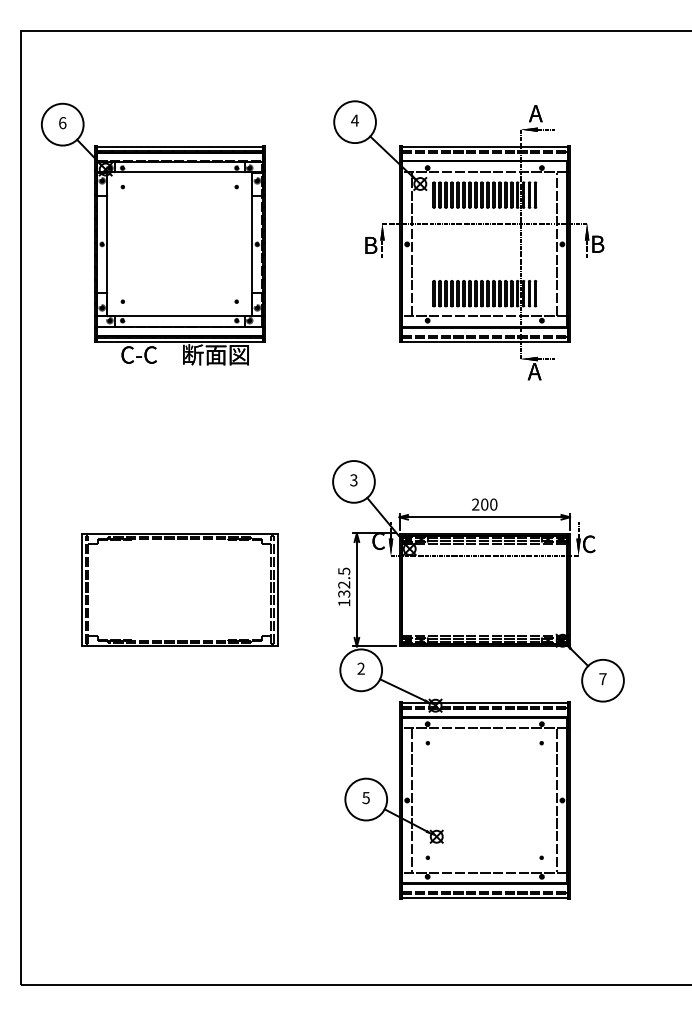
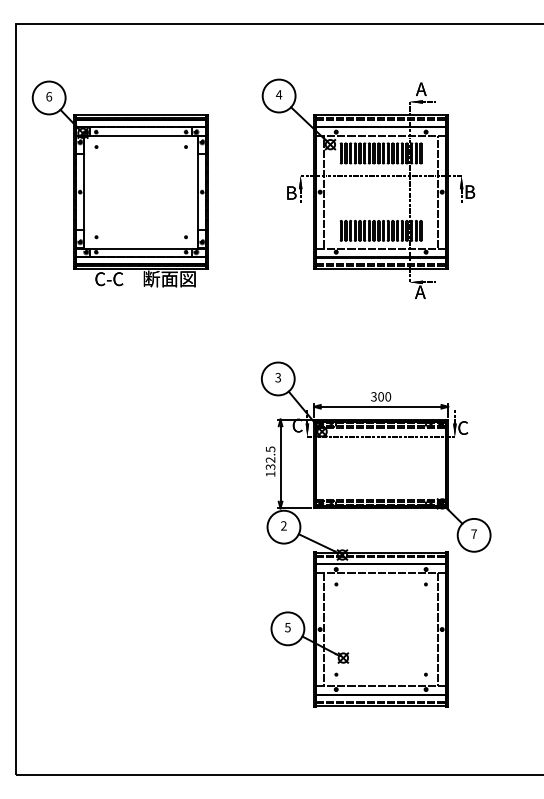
text: (475, 505) -> (373, 397), 200 -> 300
part: (178, 589) -> (140, 463), removed

